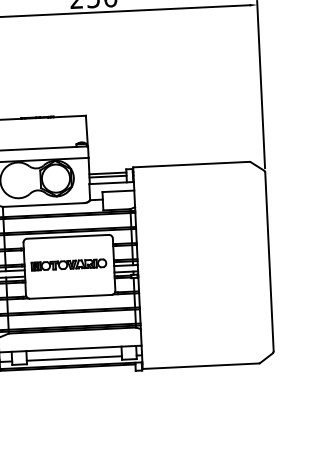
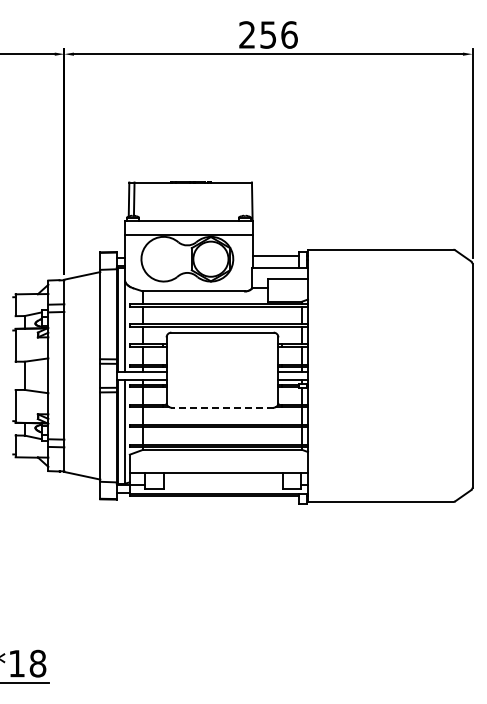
line: (107, 176) -> (275, 259), removed
part: (69, 264) -> (222, 367), removed
line: (70, 296) -> (222, 407), solid -> dashed
line: (73, 358) -> (222, 484), removed

